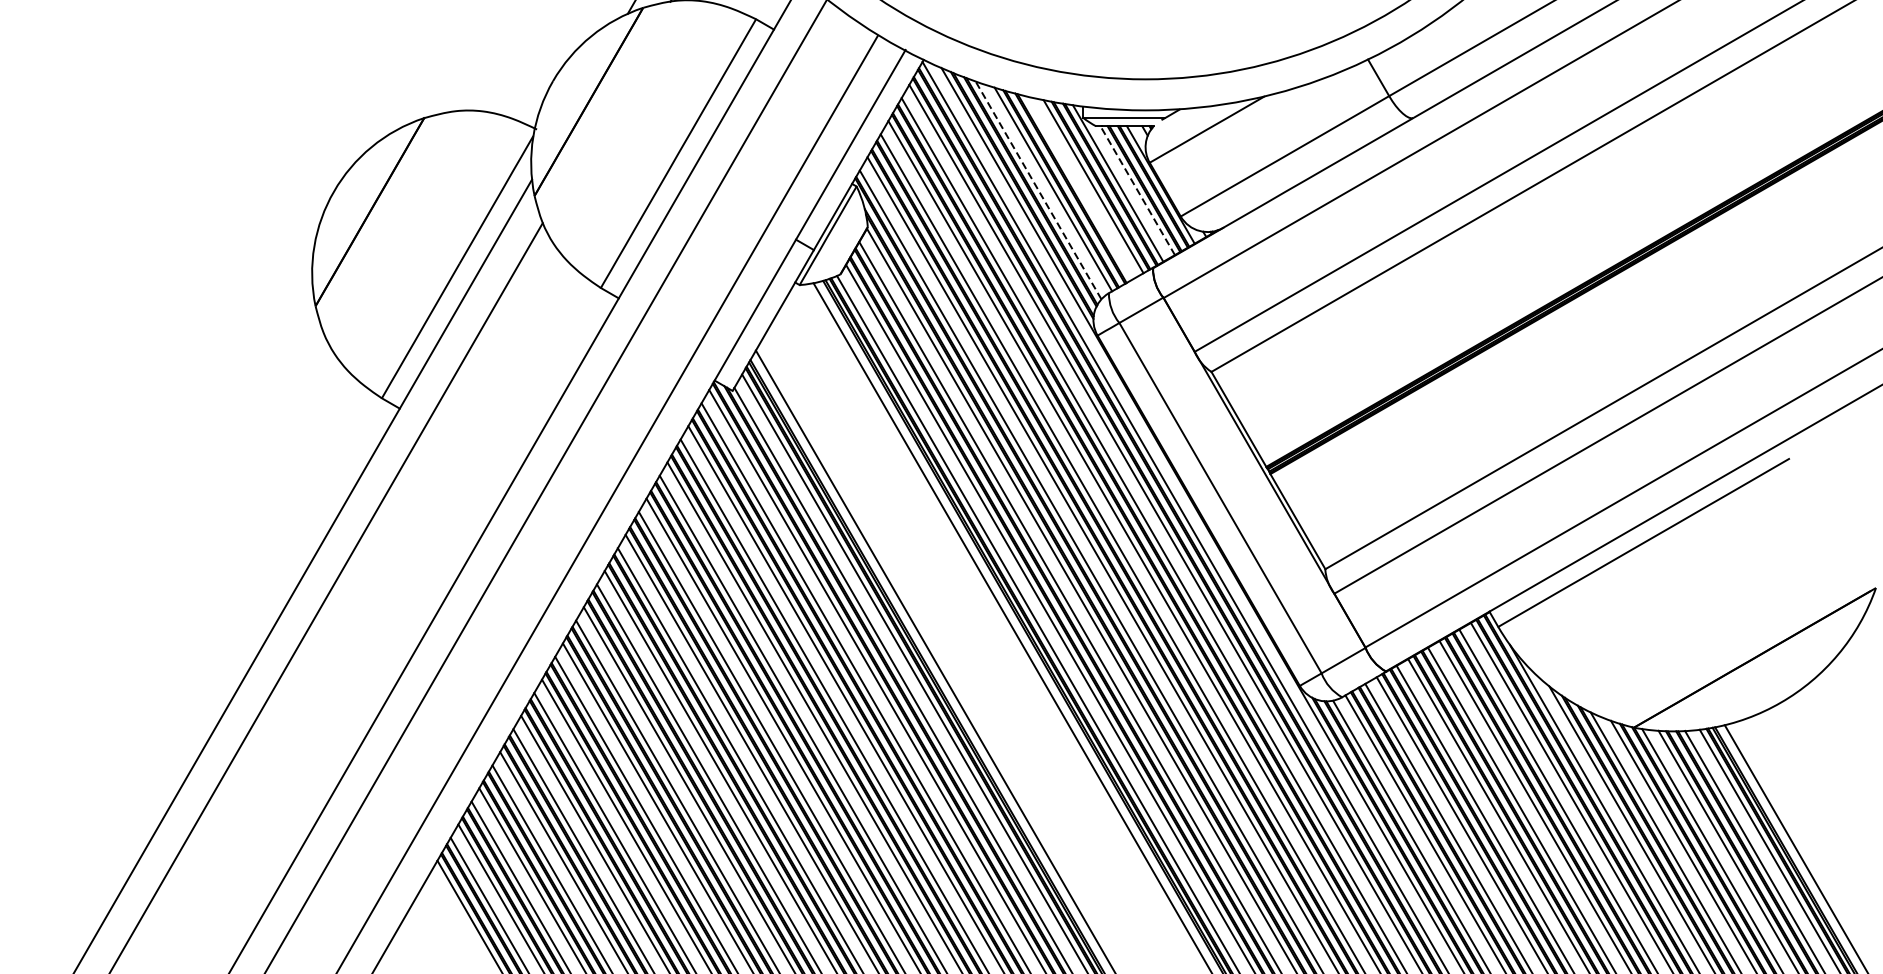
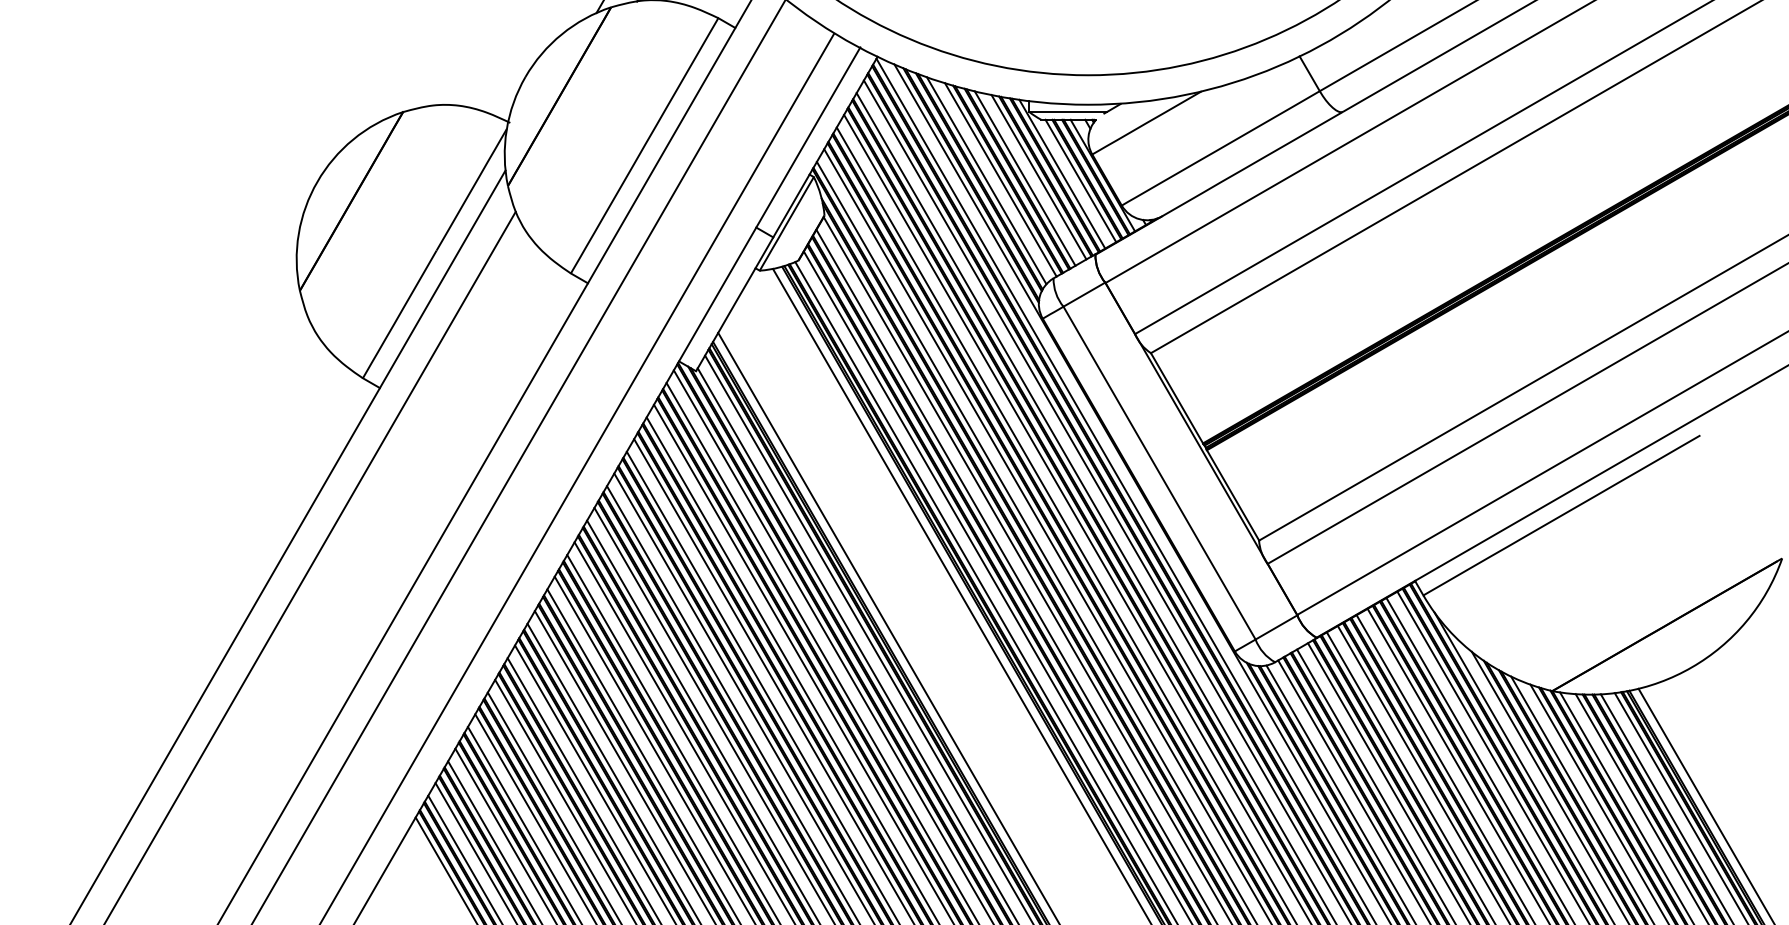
line: (1078, 188) -> (1024, 178), added
line: (1038, 190) -> (986, 180), dashed -> solid
line: (1137, 191) -> (1080, 181), dashed -> solid

